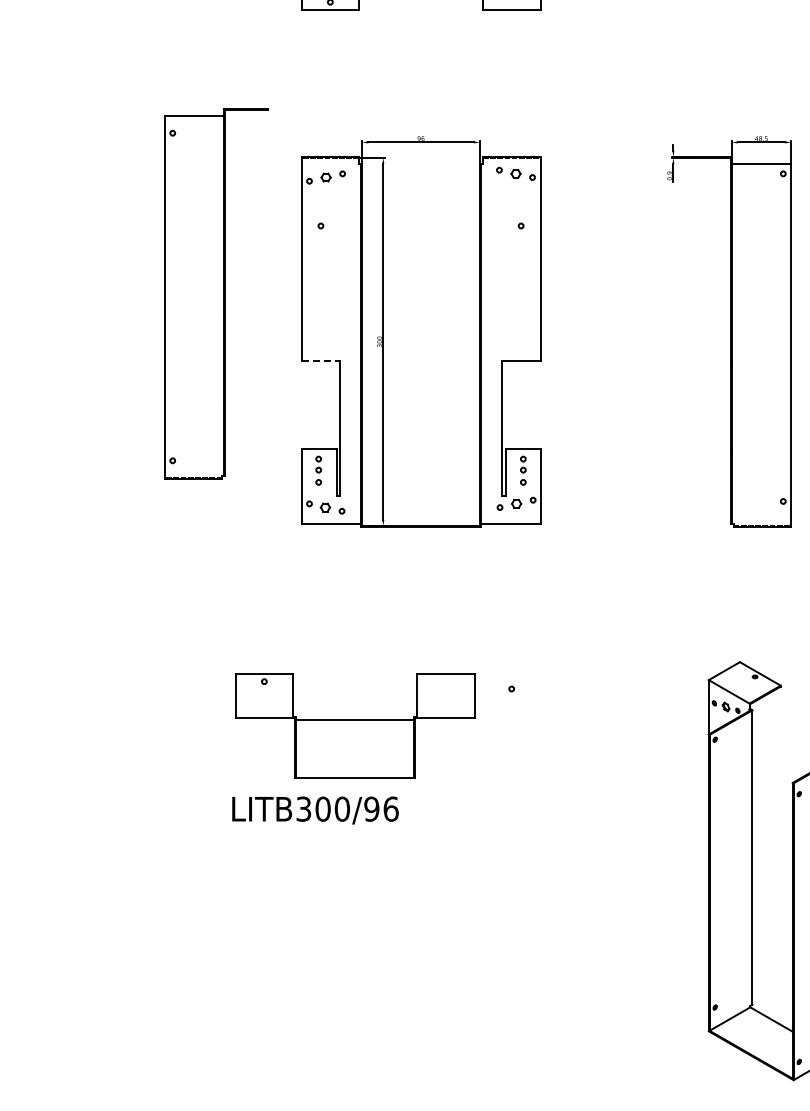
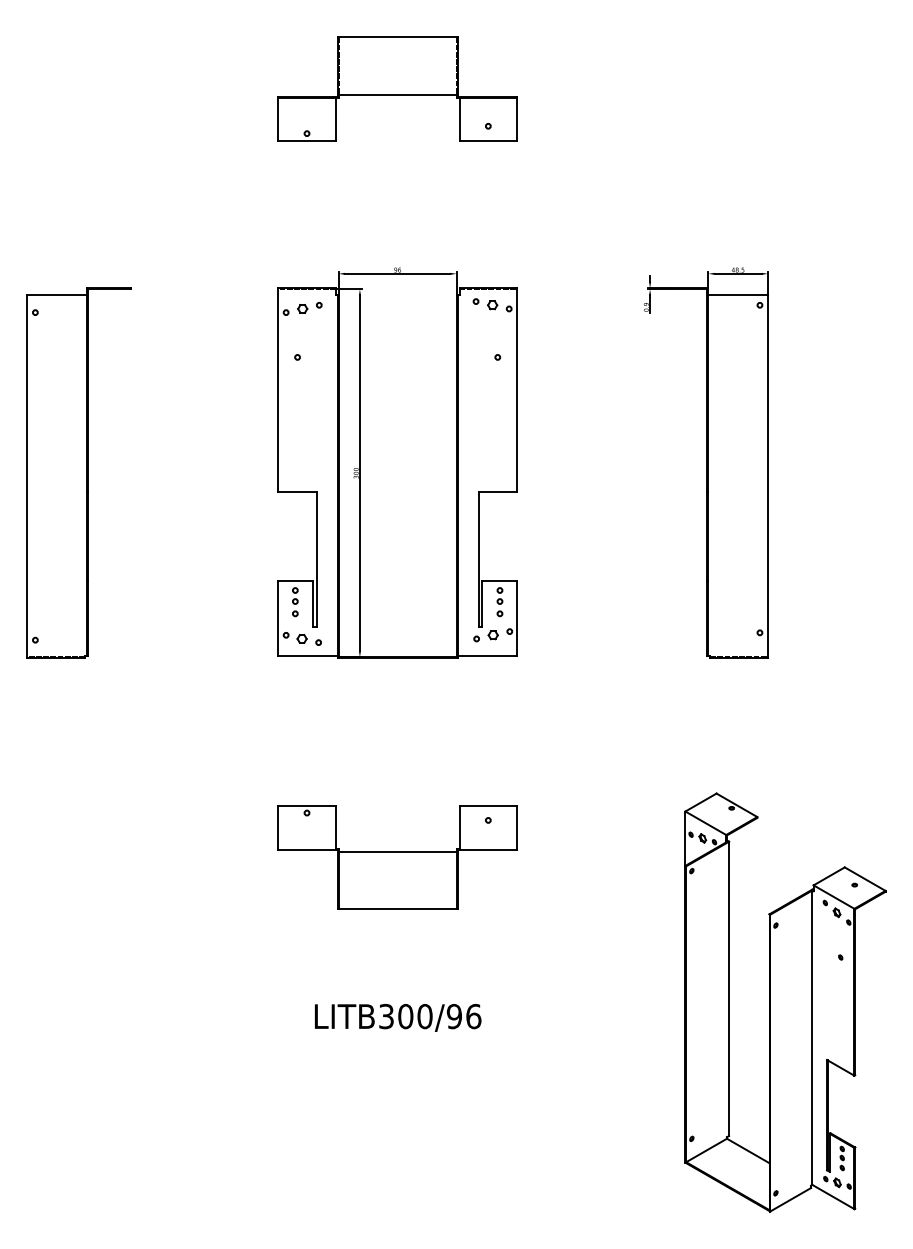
part: (215, 293) -> (78, 472), moved
line: (321, 361) -> (298, 492), dashed -> solid
part: (354, 726) -> (397, 857), moved
text: (315, 810) -> (398, 1017), moved

